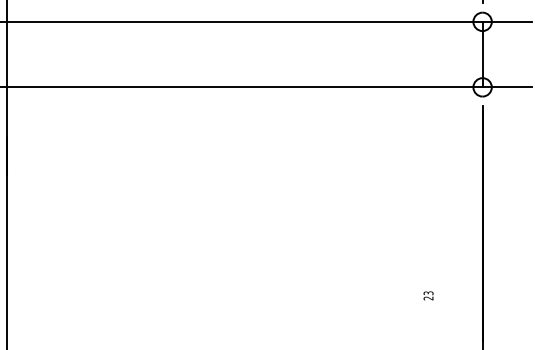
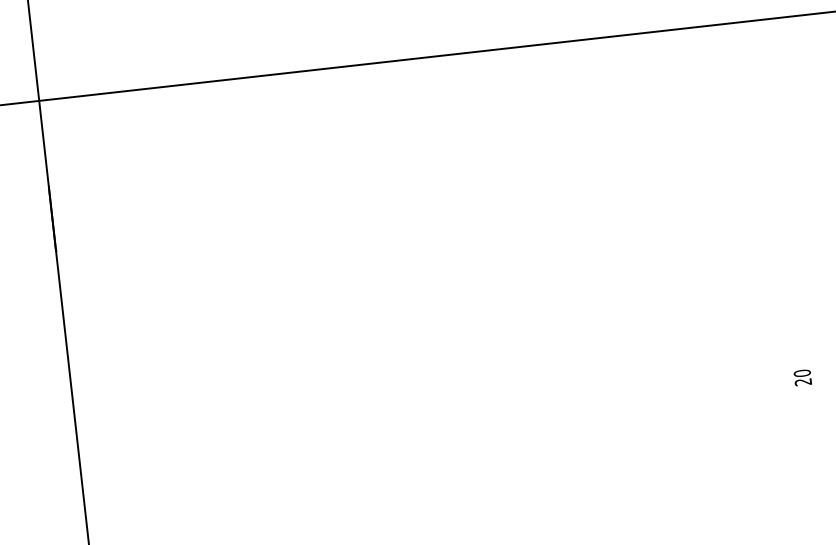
text: (428, 293) -> (802, 373), 23 -> 20

